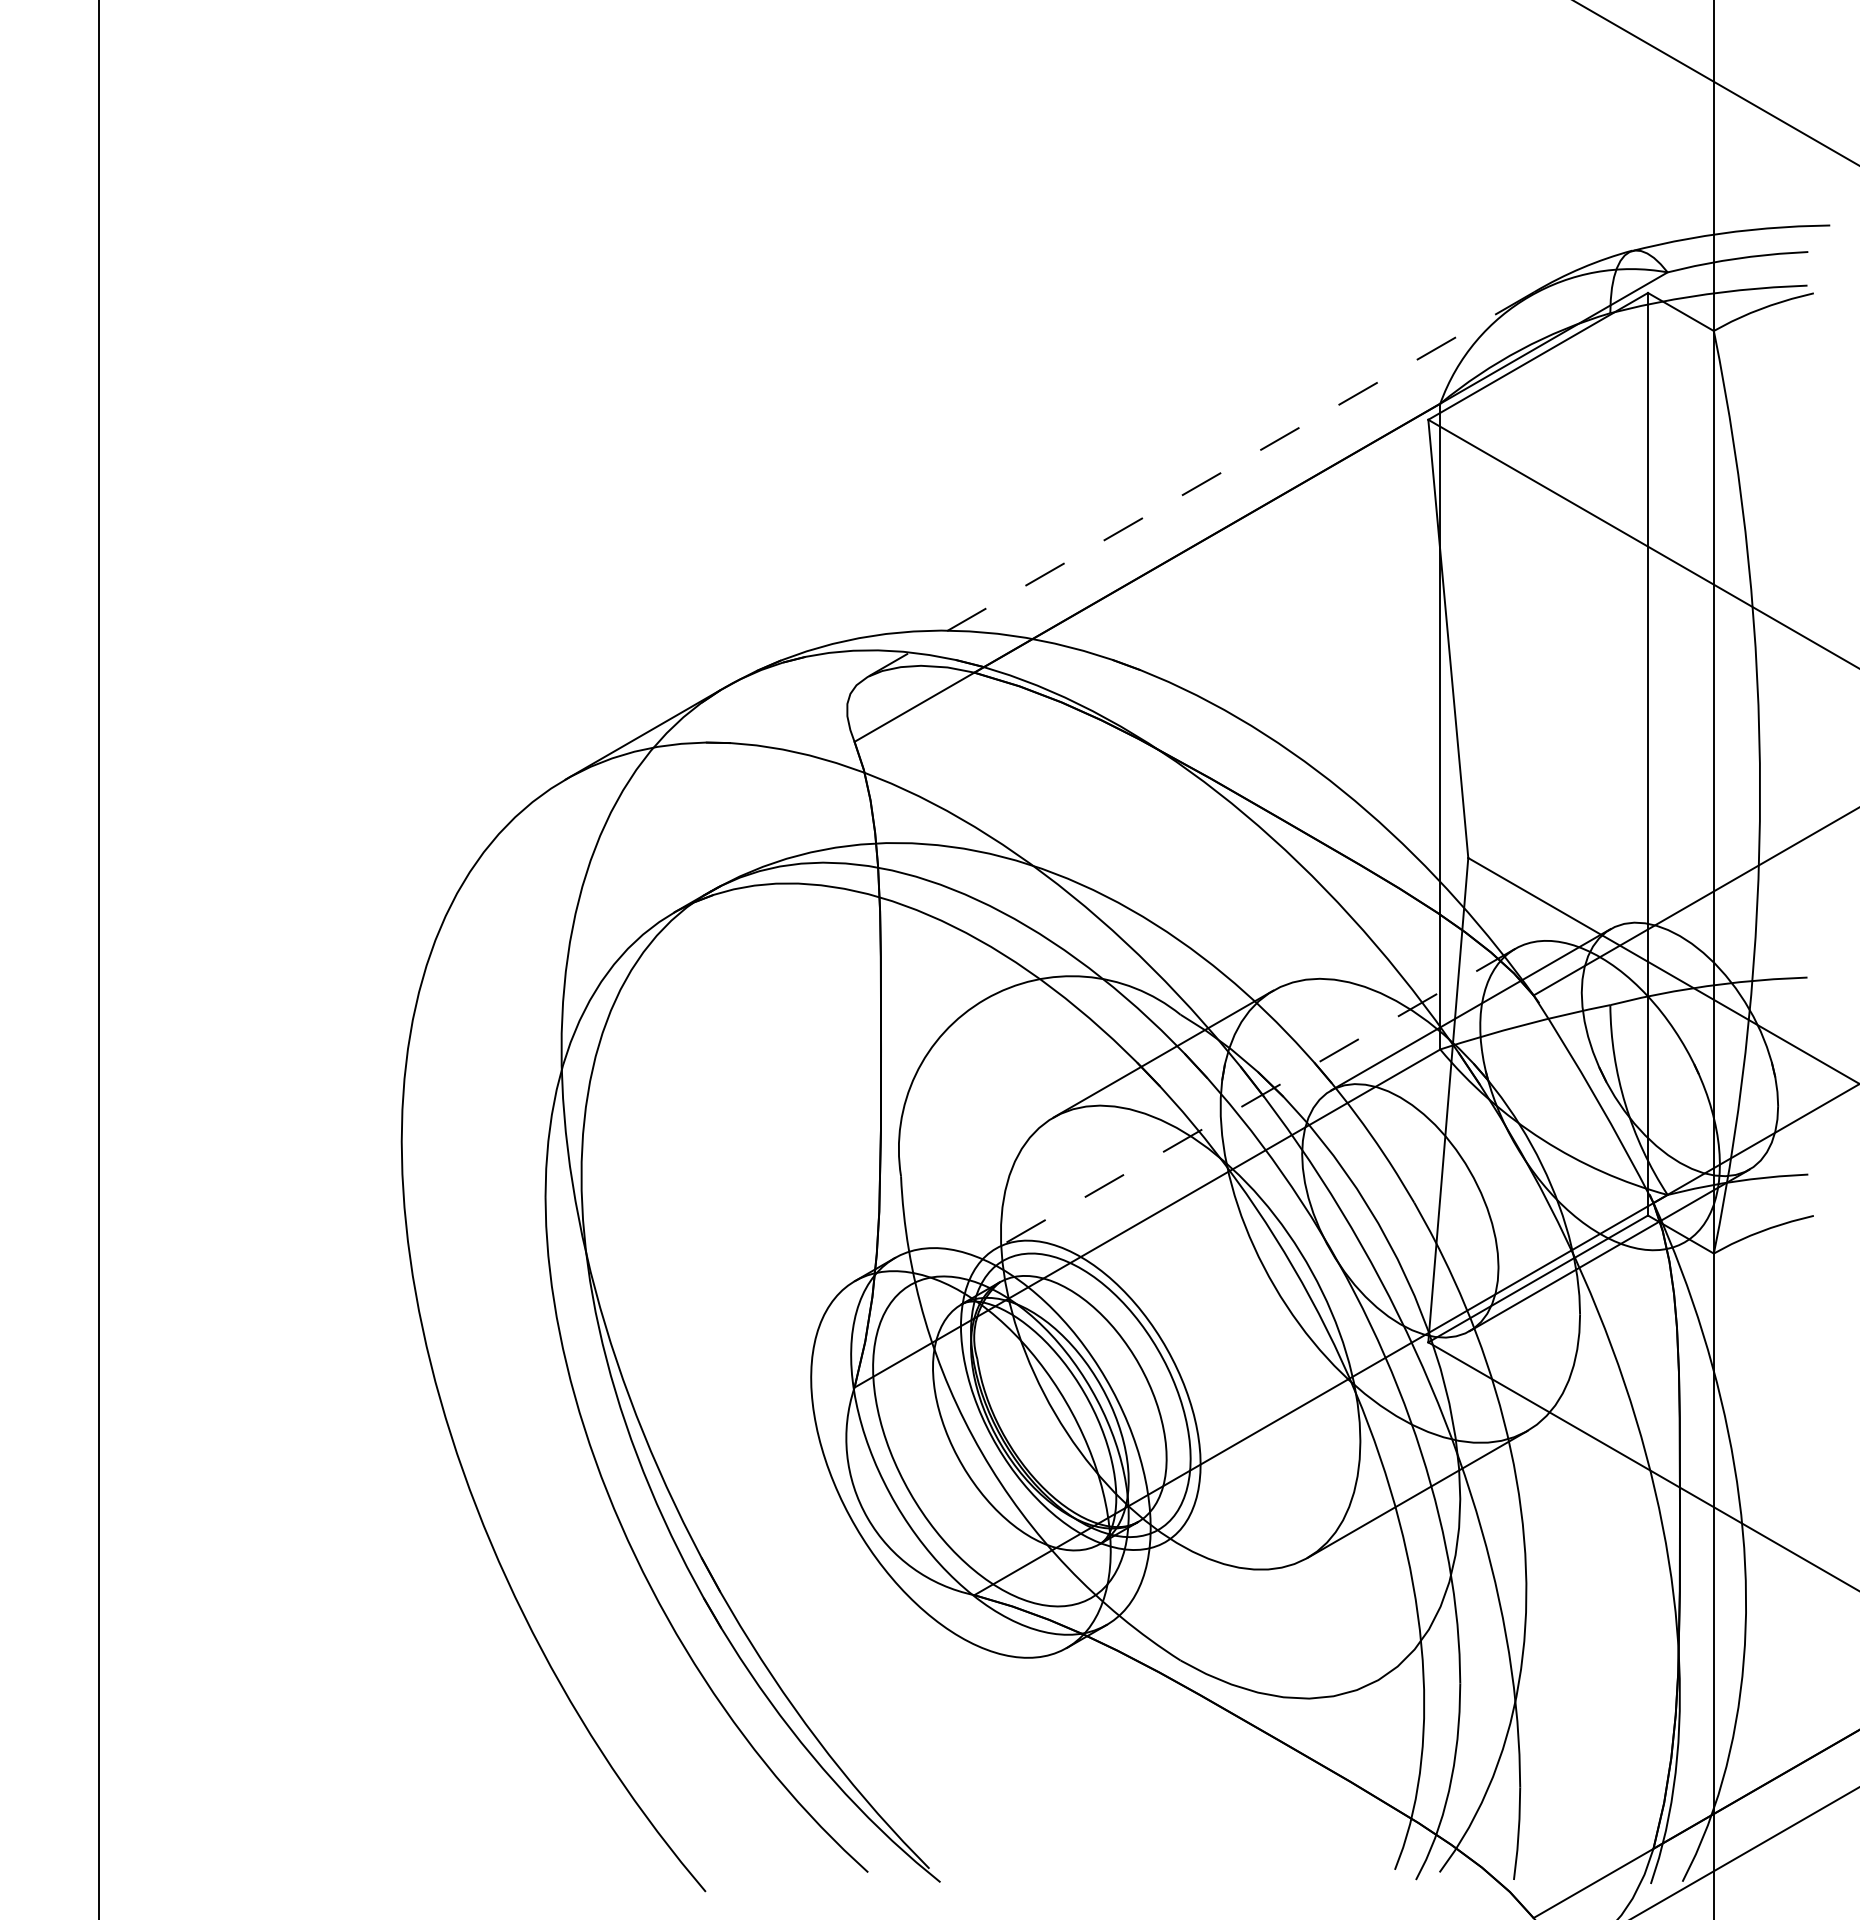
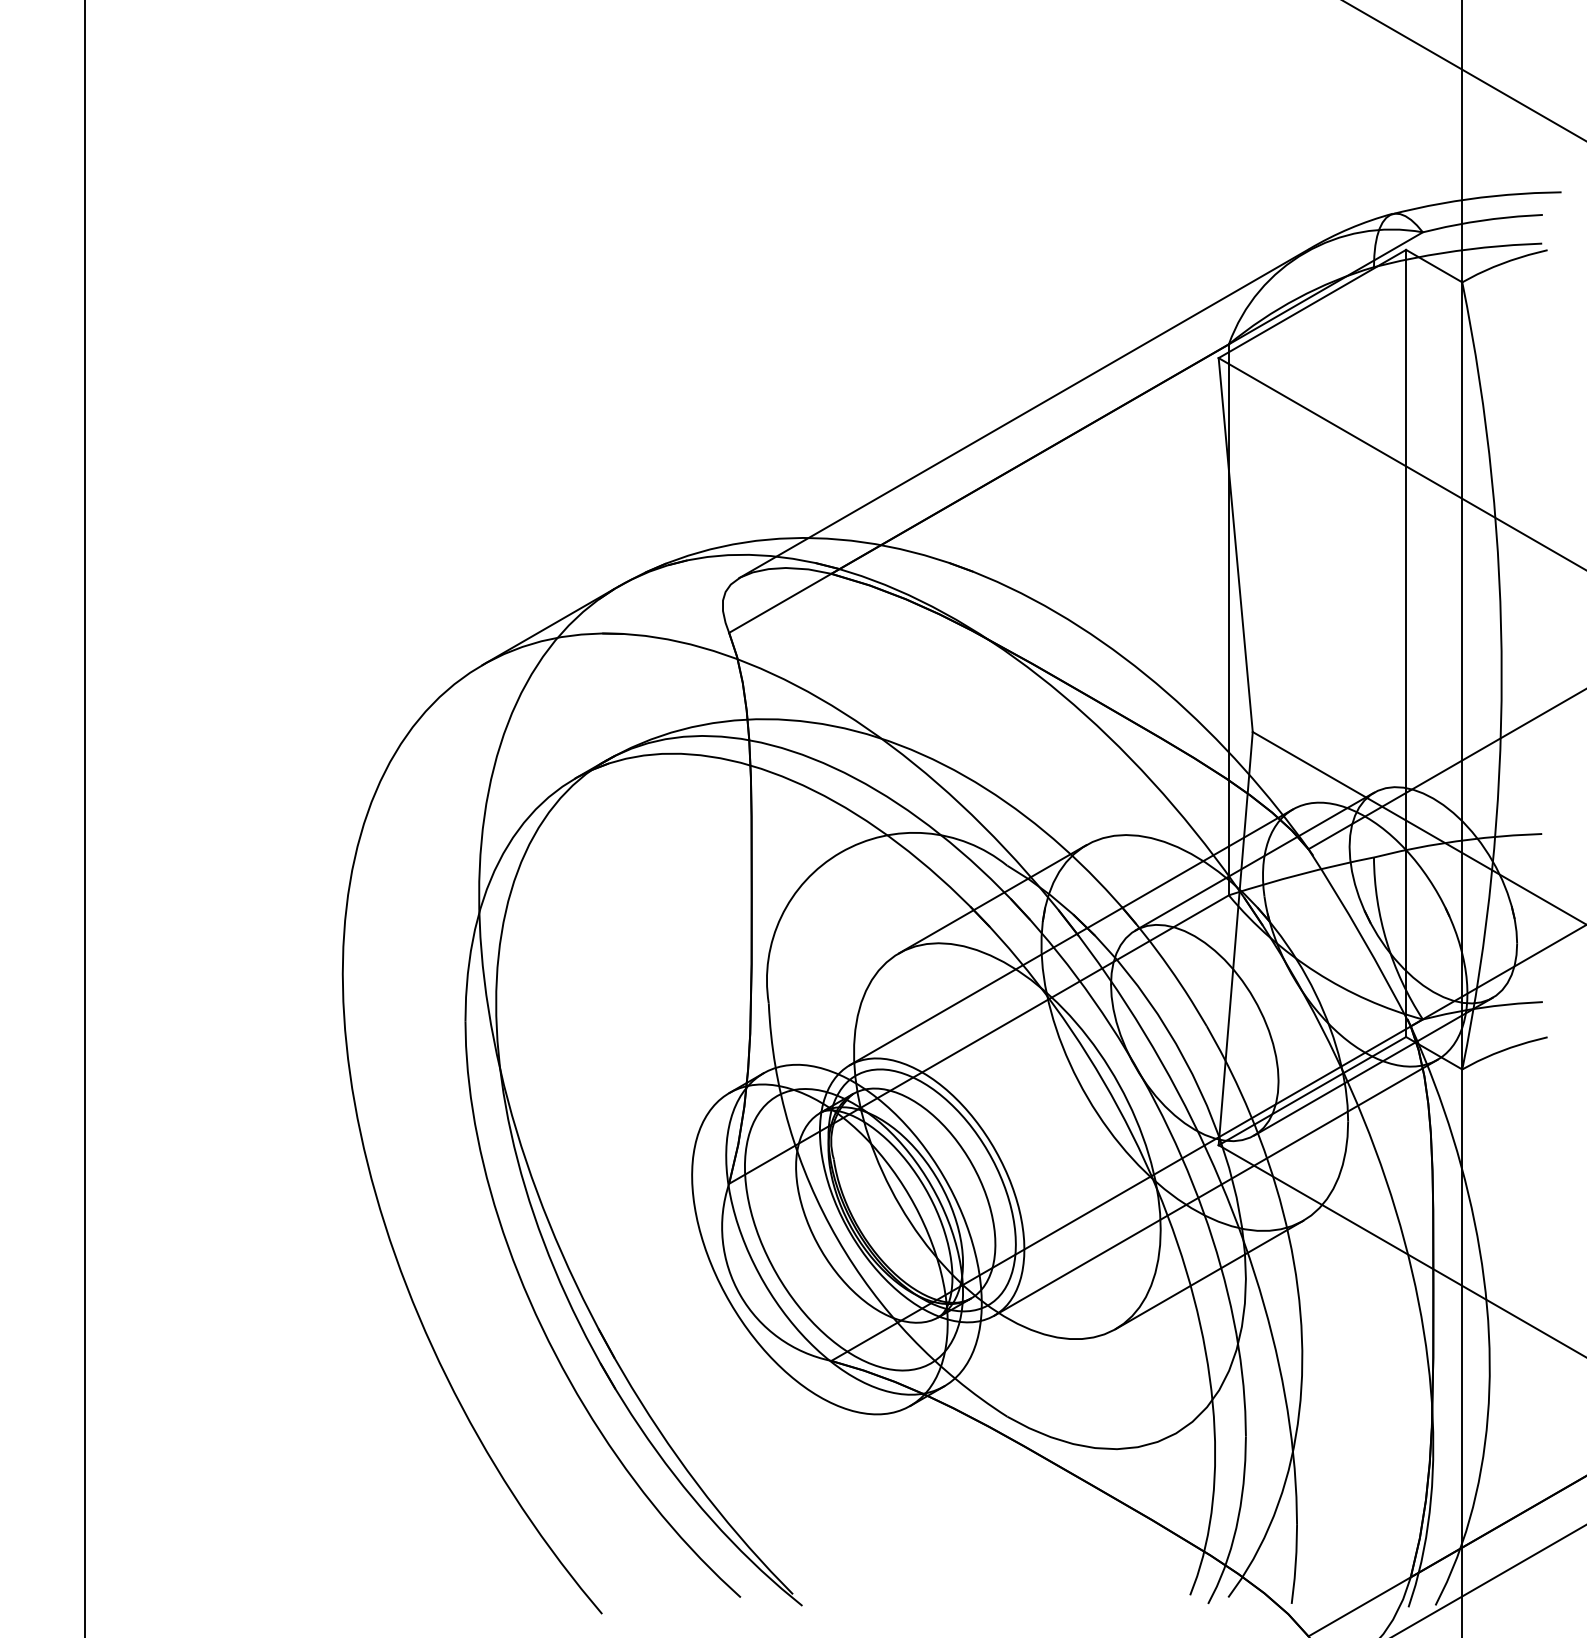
line: (1199, 485) -> (1023, 414), dashed -> solid
line: (1255, 1098) -> (1071, 937), dashed -> solid
line: (1424, 1392) -> (1215, 1188), added

